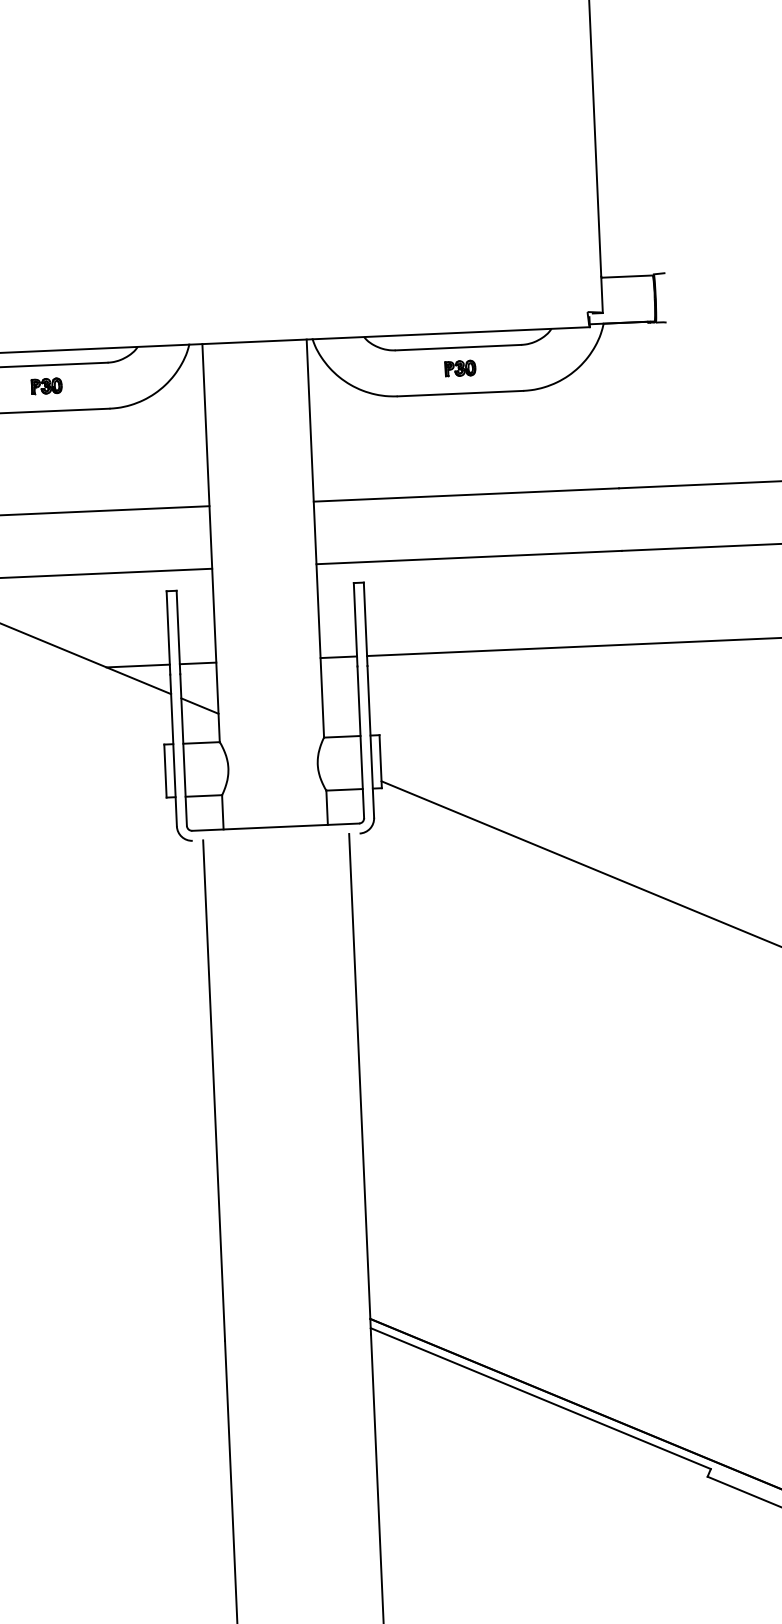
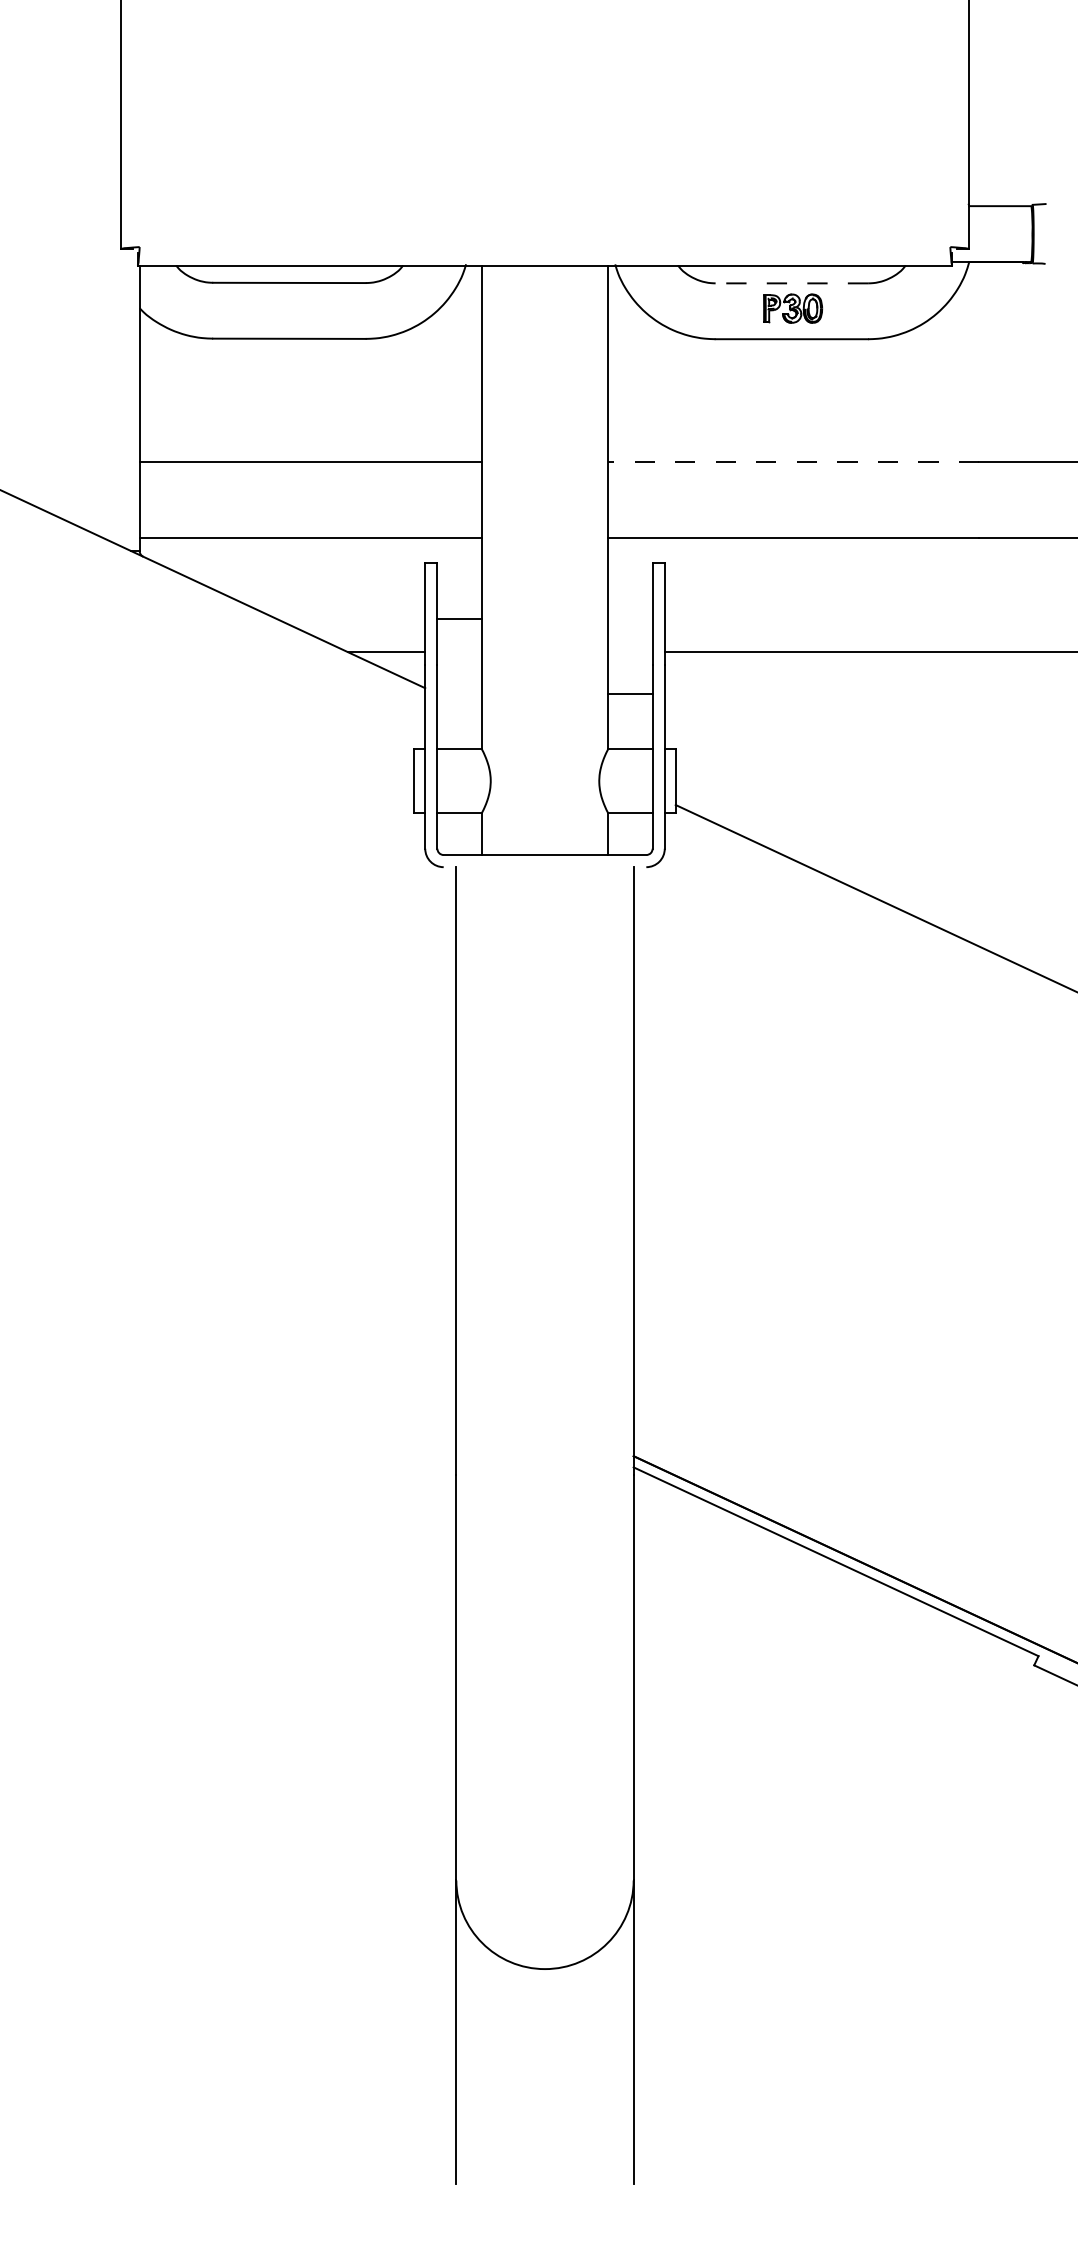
line: (458, 347) -> (791, 283), solid -> dashed
part: (460, 368) -> (793, 308), size x1.6
part: (46, 386) -> (290, 308), removed
line: (466, 495) -> (793, 462), solid -> dashed
line: (338, 657) -> (630, 694), moved
line: (198, 663) -> (459, 619), moved
line: (199, 705) -> (459, 703), removed

